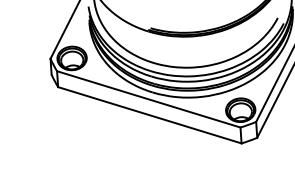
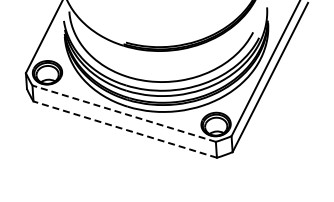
line: (149, 99) -> (124, 113), solid -> dashed
line: (150, 115) -> (125, 129), solid -> dashed

